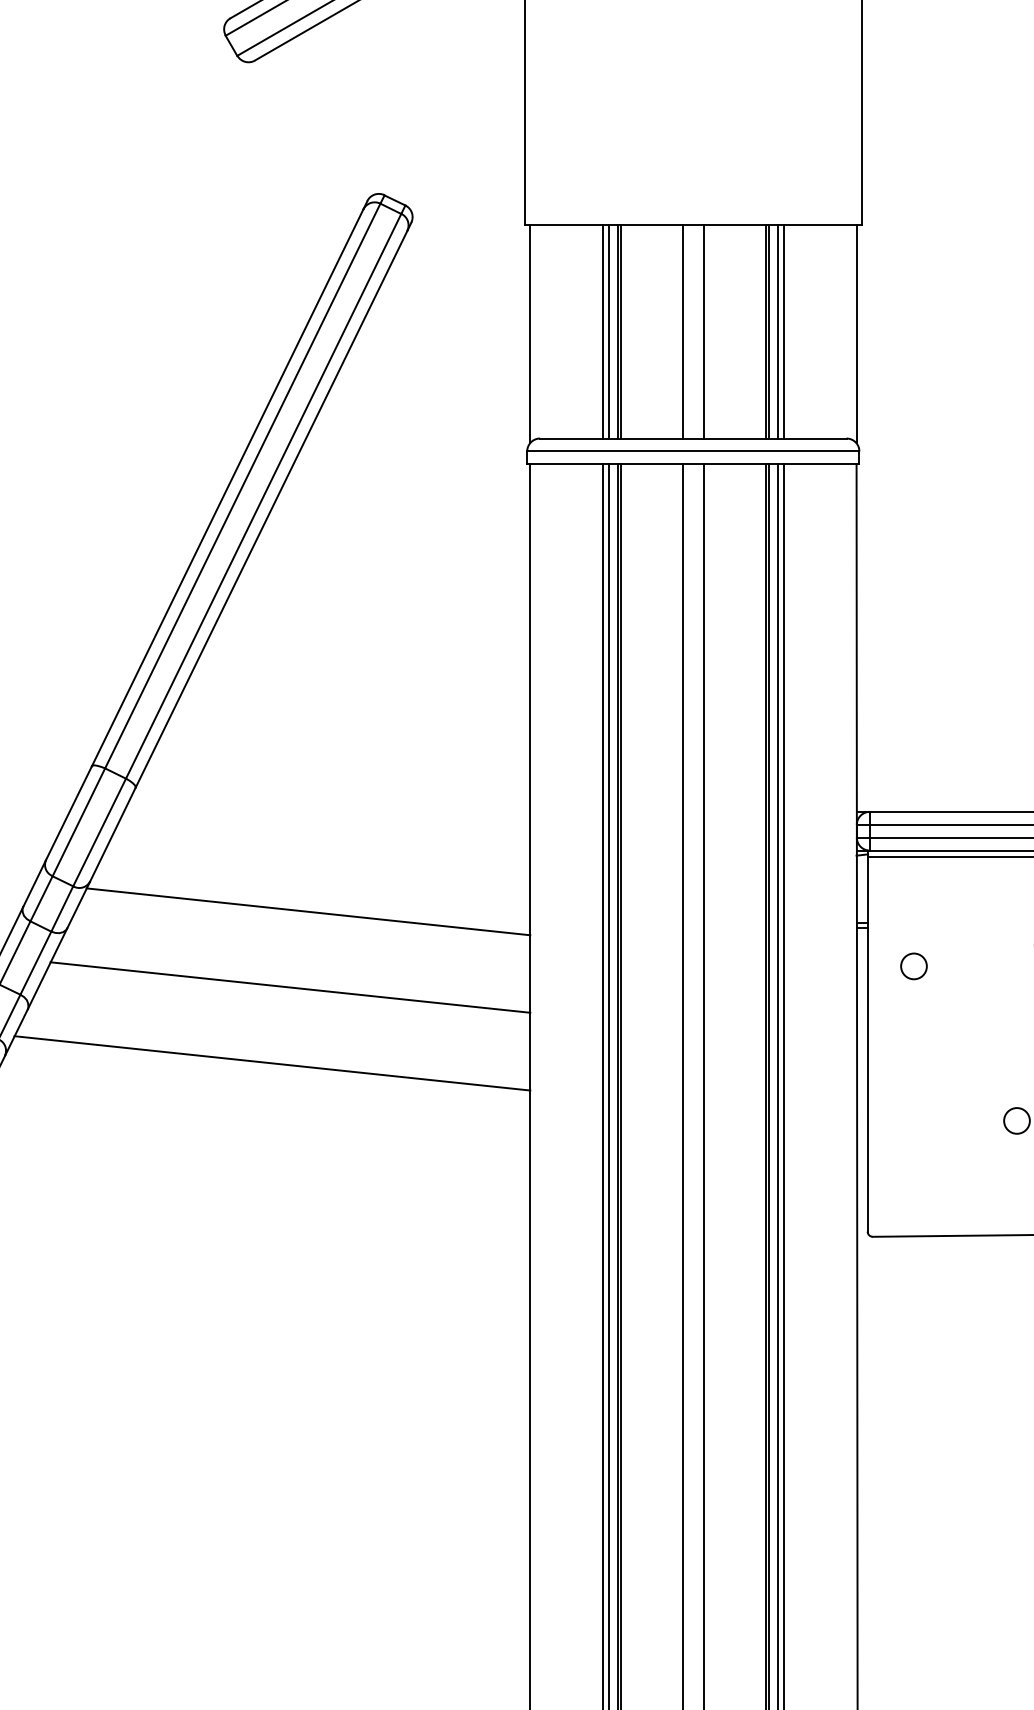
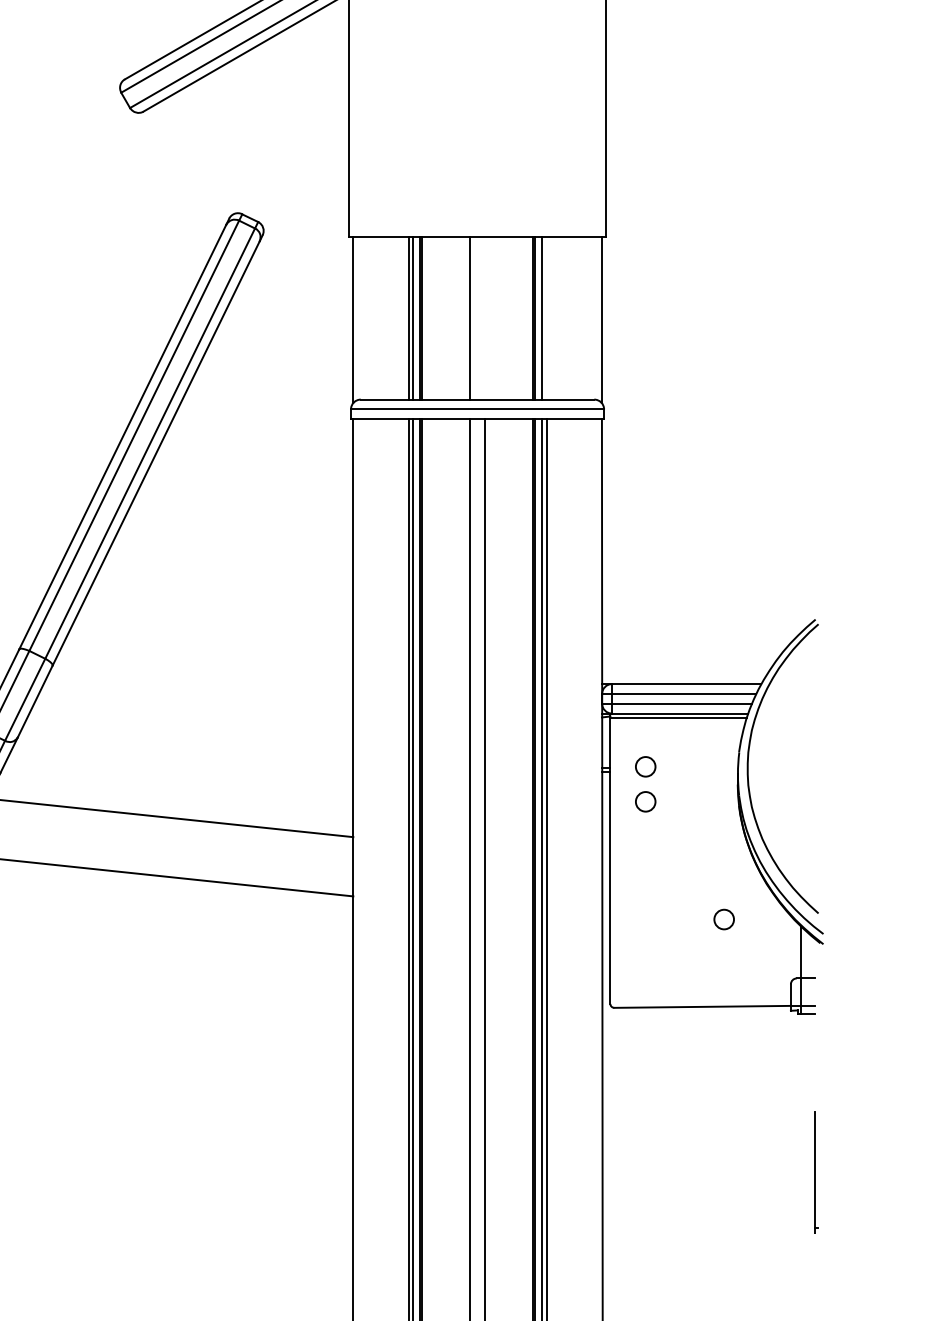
line: (703, 330) -> (485, 317), removed
line: (783, 330) -> (546, 317), removed
line: (308, 912) -> (184, 760), removed
circle: (913, 920) -> (645, 766), added

